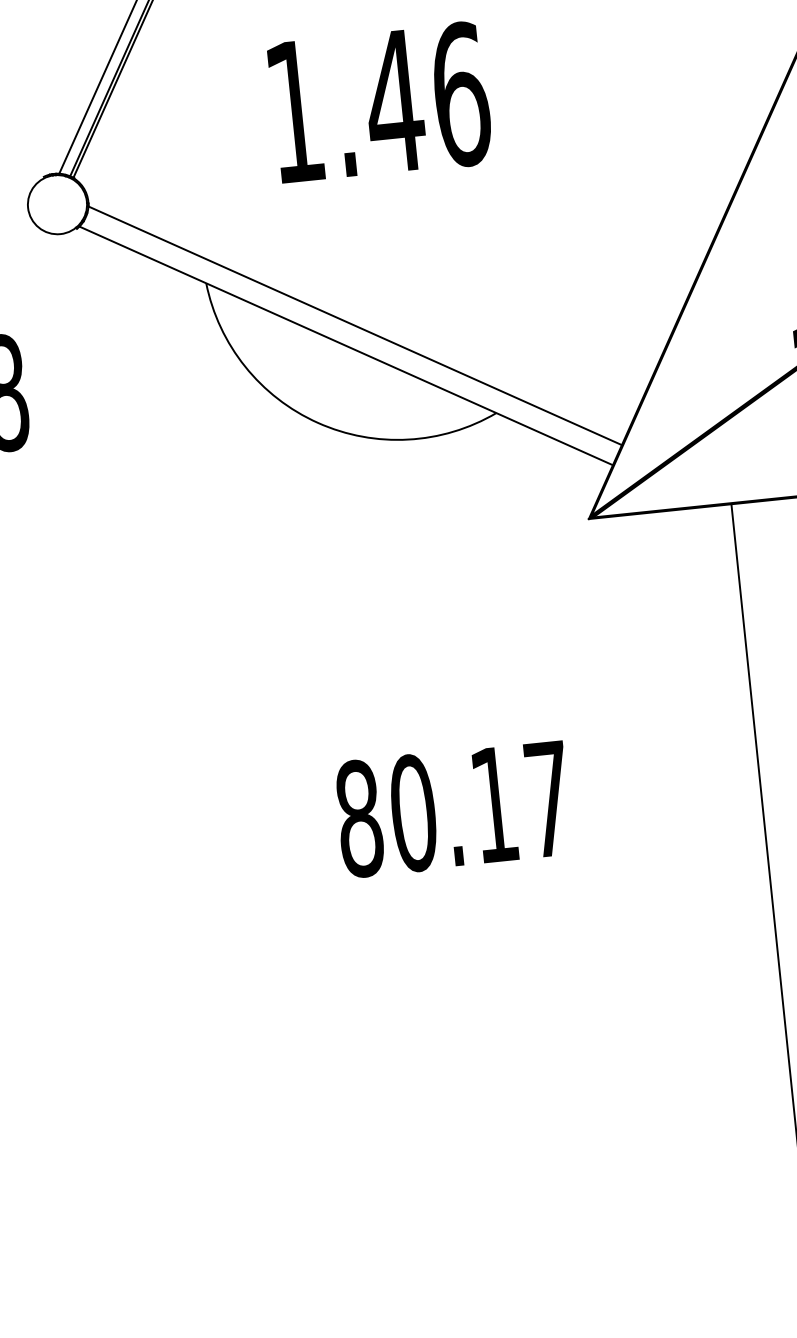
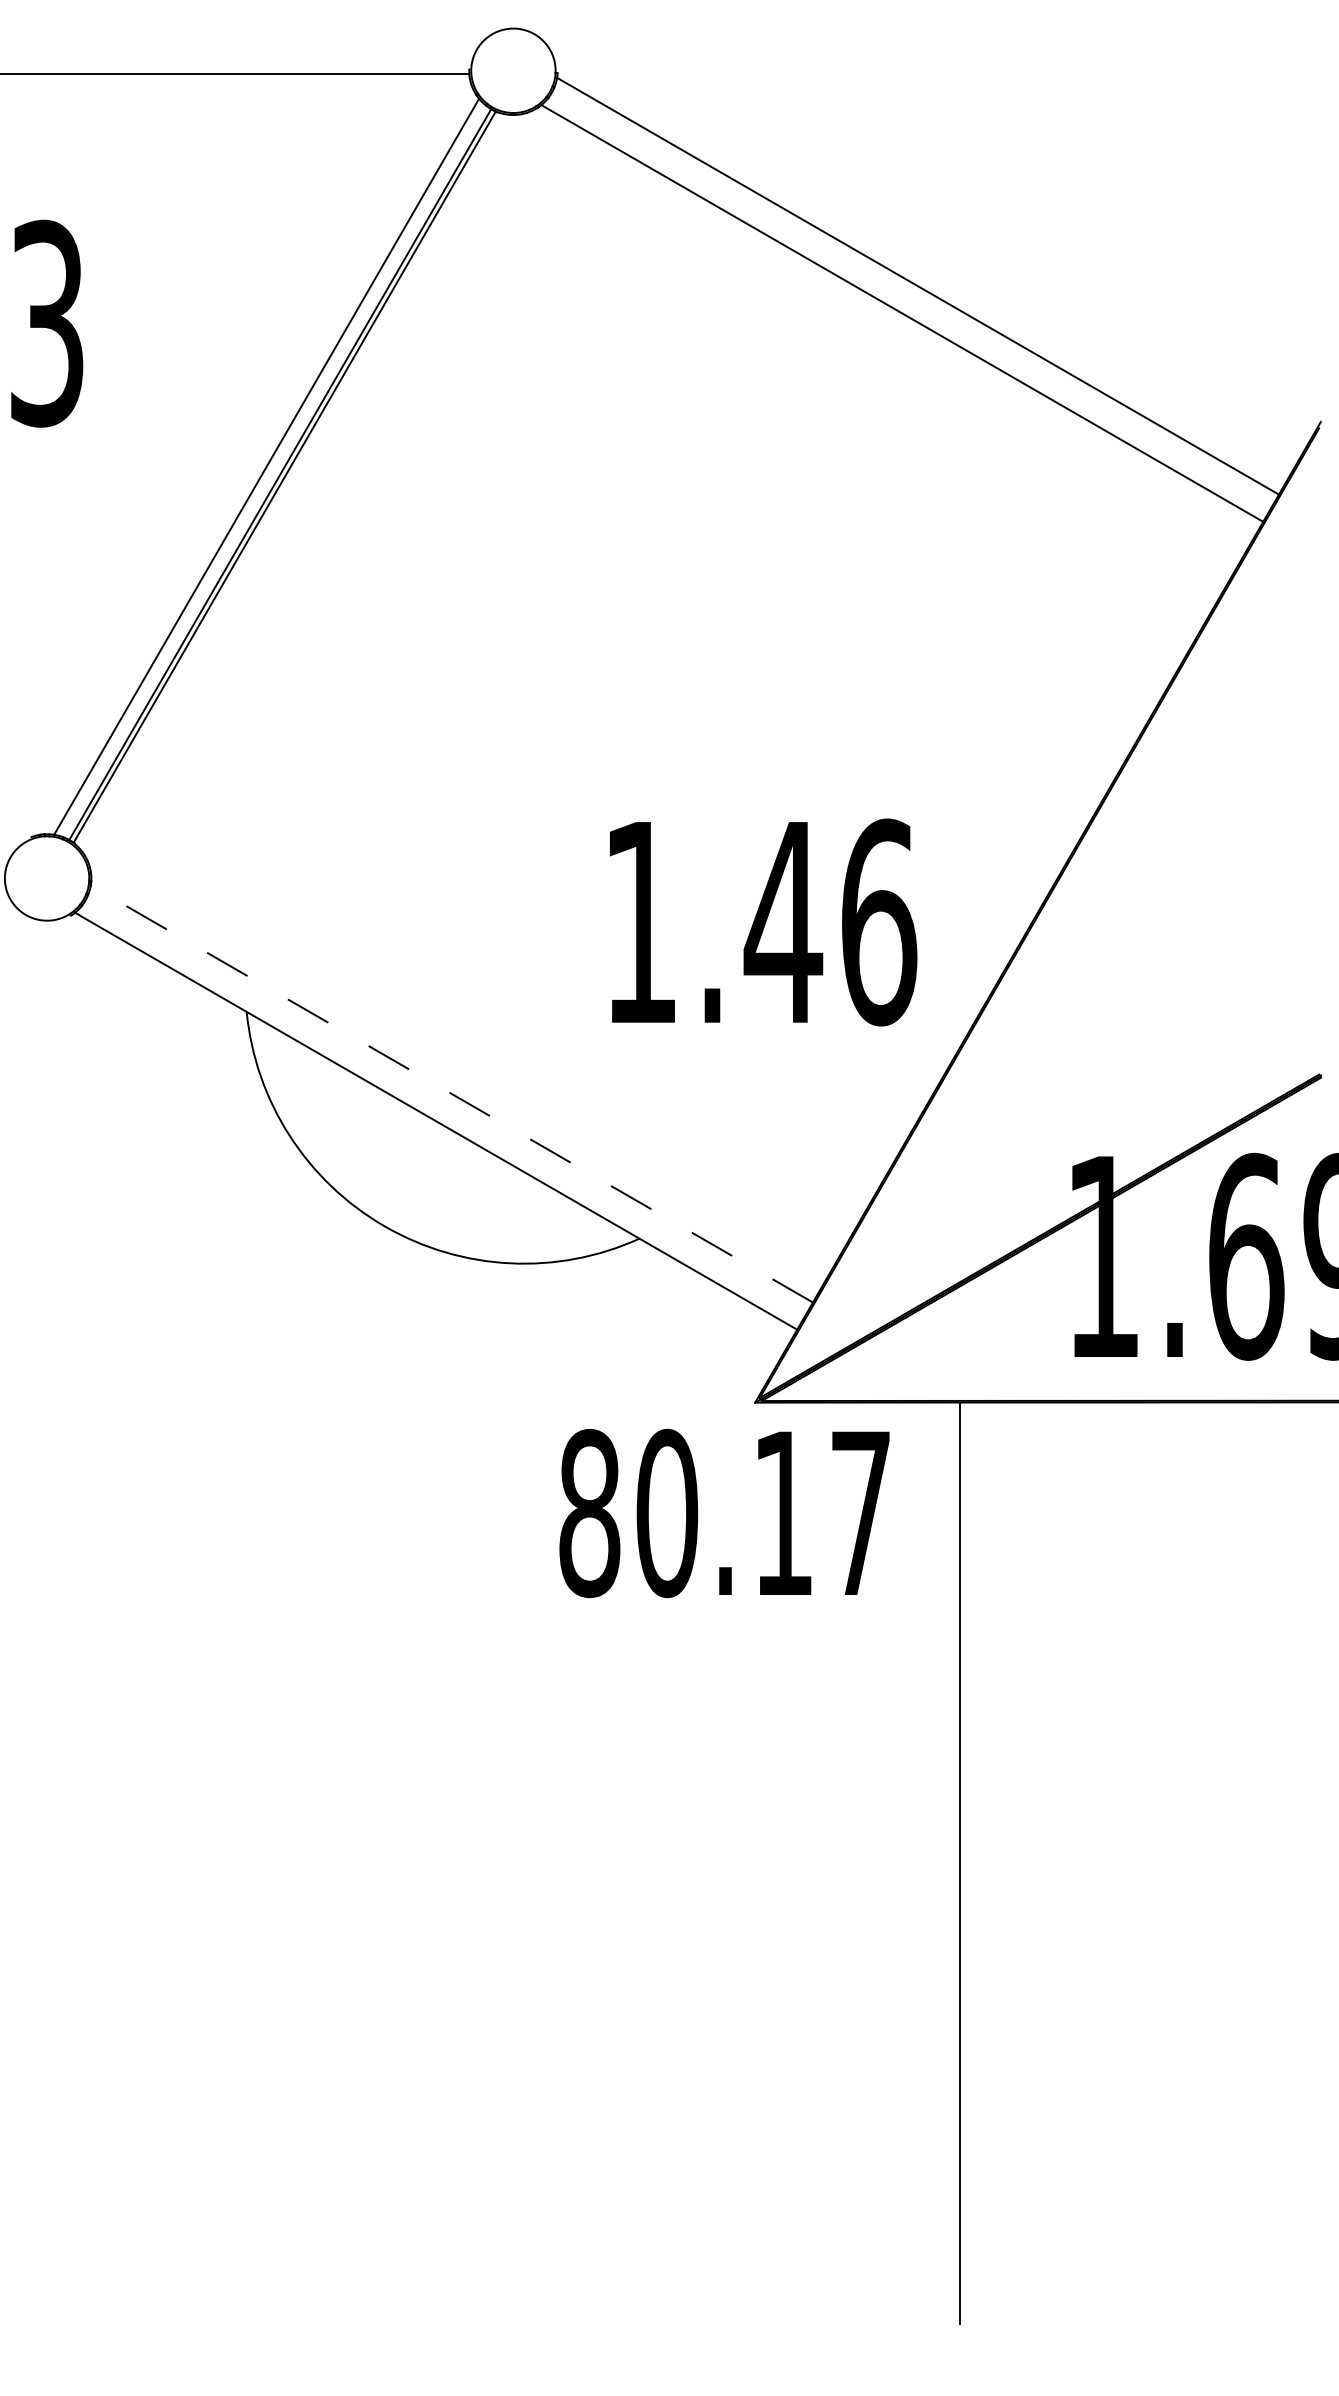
text: (380, 102) -> (763, 922), moved
line: (354, 326) -> (451, 1094), solid -> dashed
text: (453, 809) -> (724, 1513), moved

